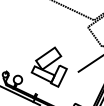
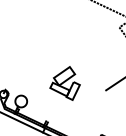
part: (48, 66) -> (64, 82), size x0.6

